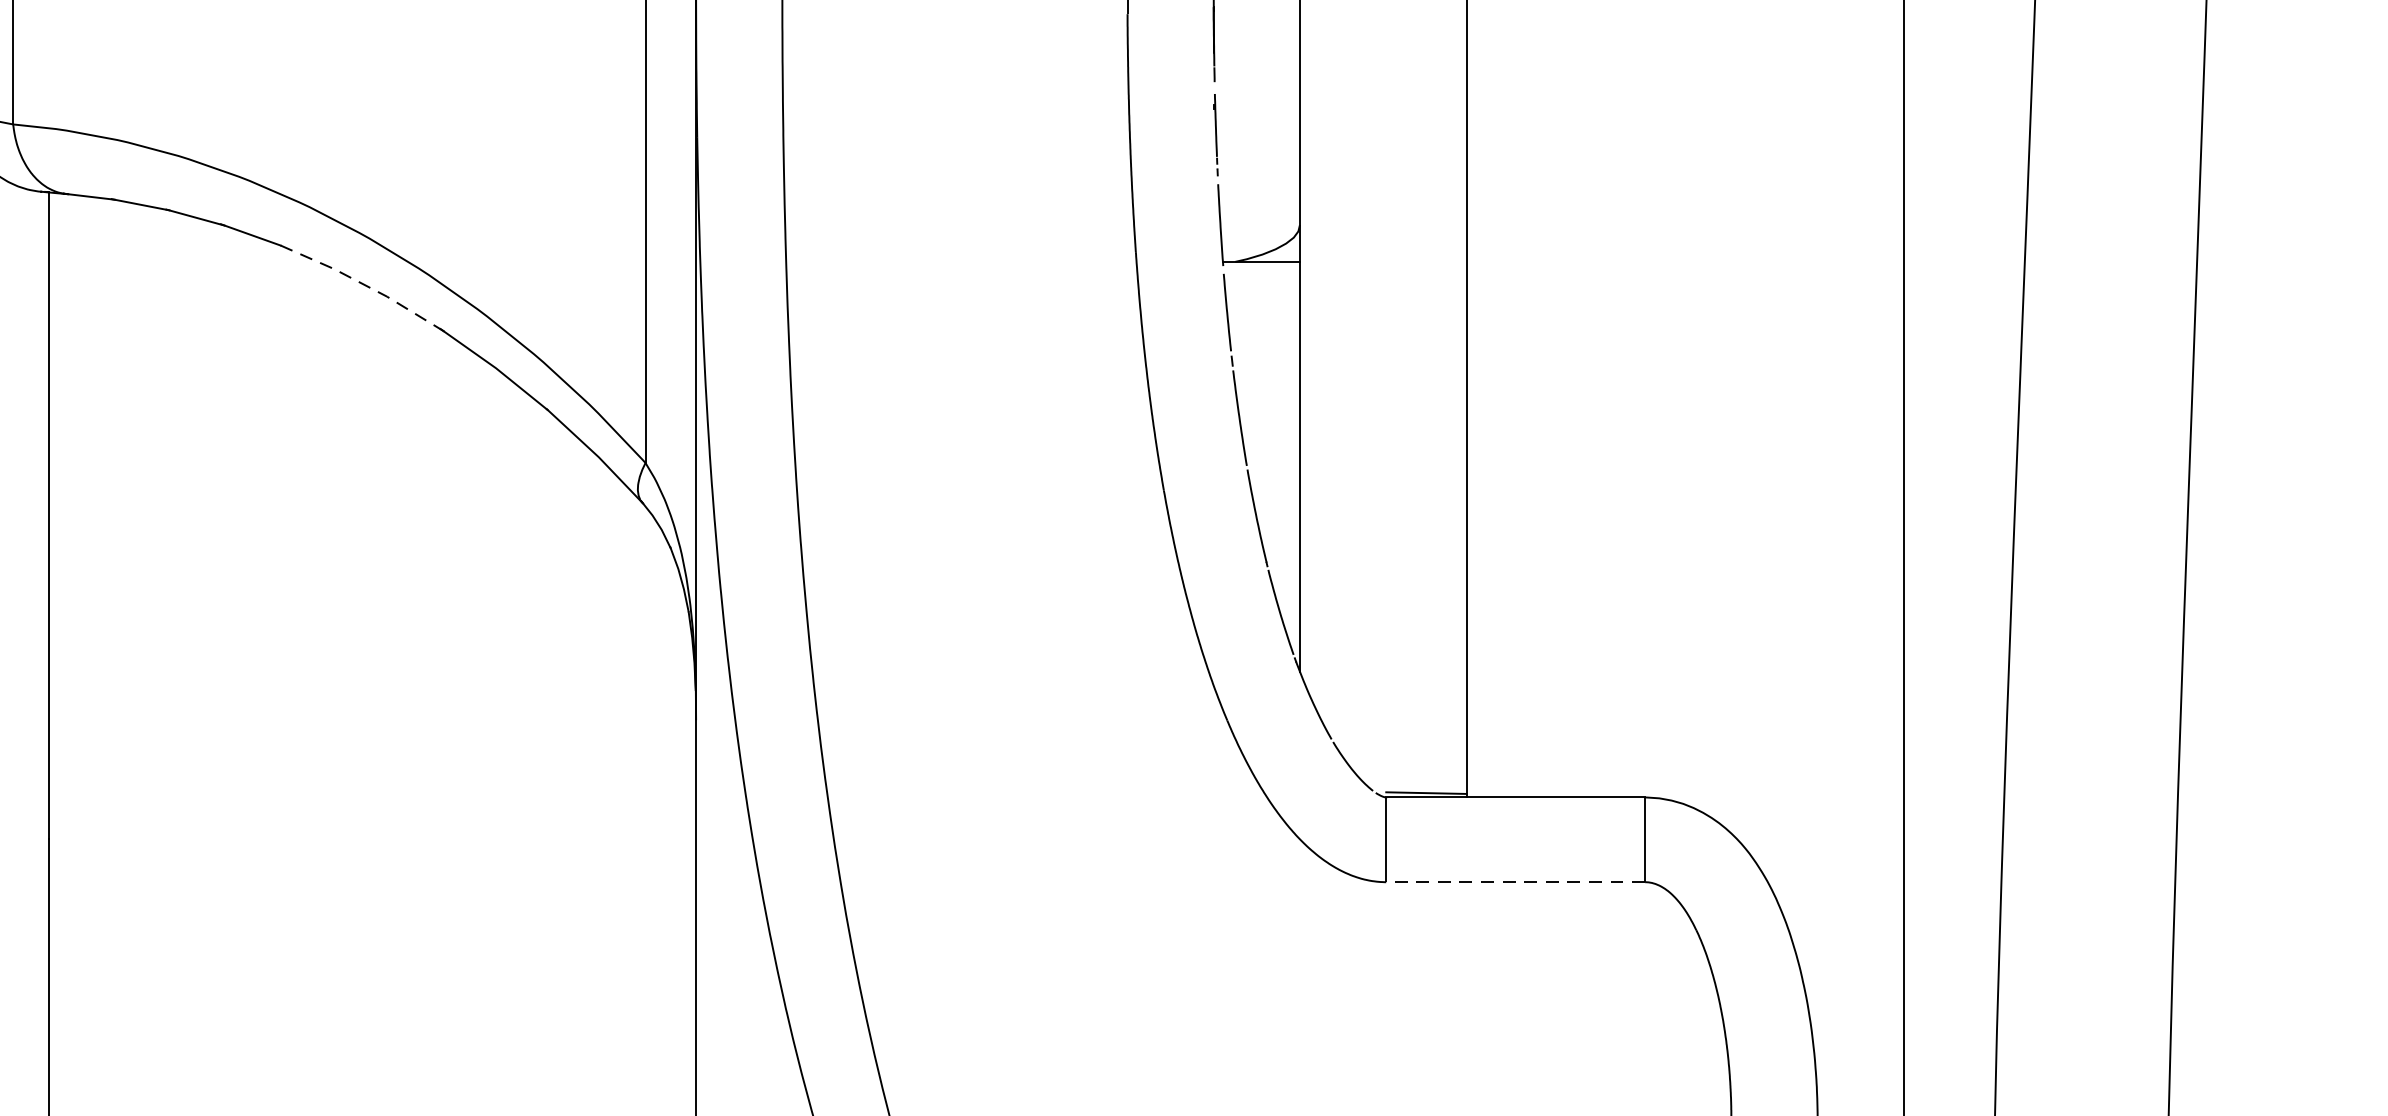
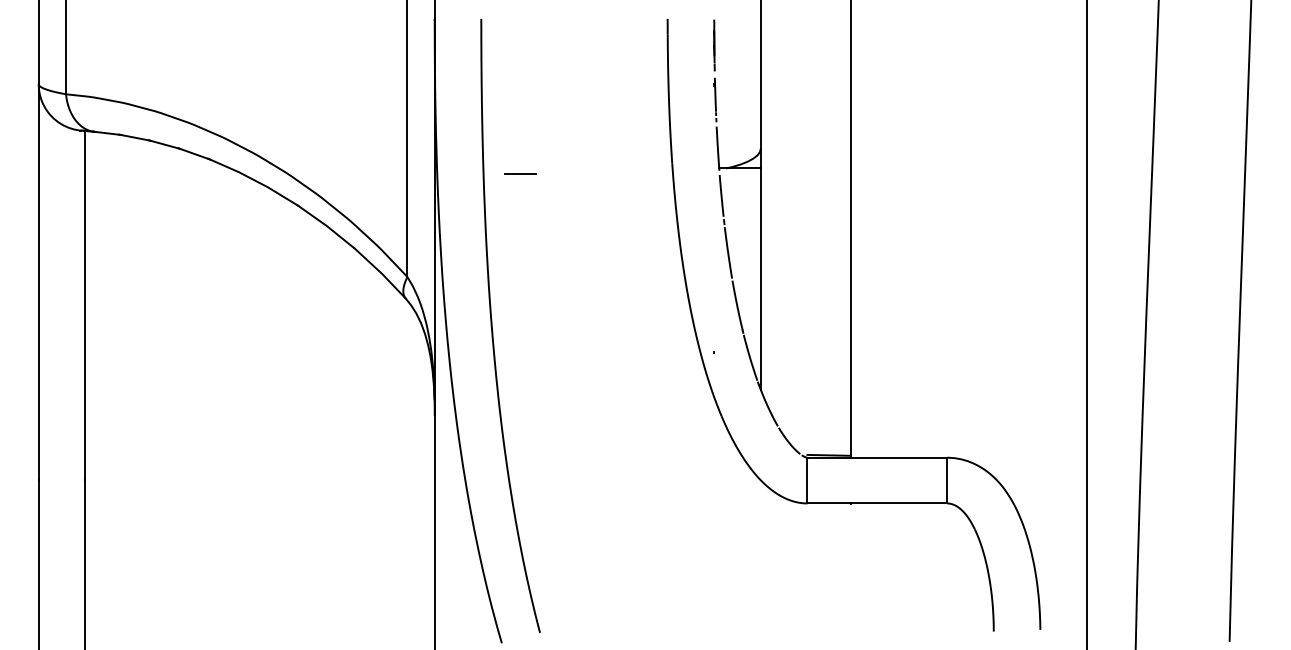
line: (854, 271) -> (520, 173), added
line: (360, 284) -> (253, 180), dashed -> solid
line: (1516, 882) -> (877, 503), dashed -> solid

